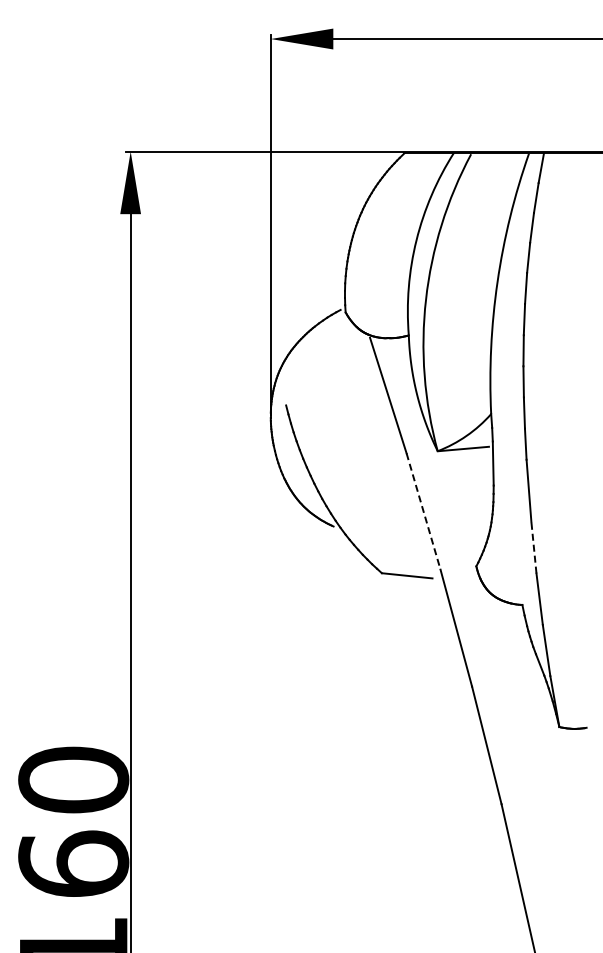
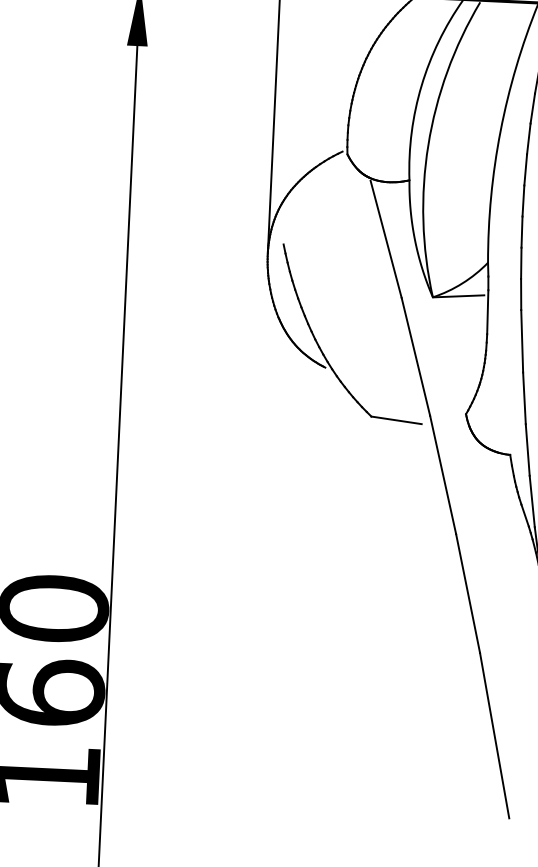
line: (423, 511) -> (415, 356), dashed -> solid
line: (533, 547) -> (524, 398), dashed -> solid

